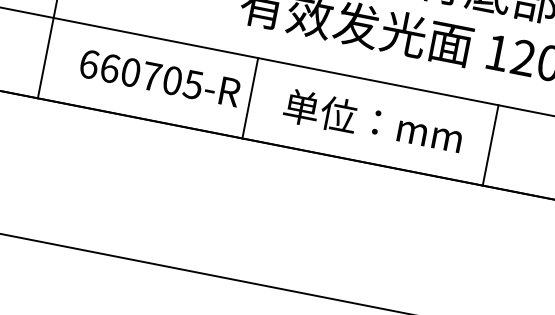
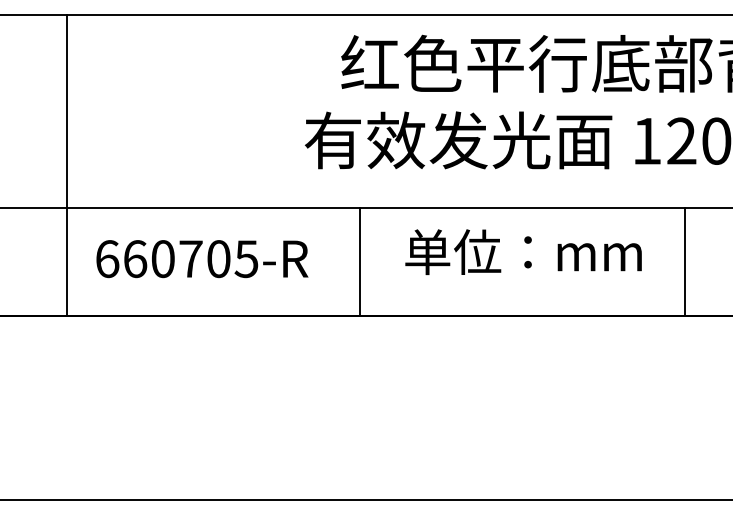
text: (160, 78) -> (202, 259), moved
line: (250, 97) -> (360, 261), moved
text: (373, 121) -> (523, 251), moved
line: (490, 145) -> (684, 261), moved

